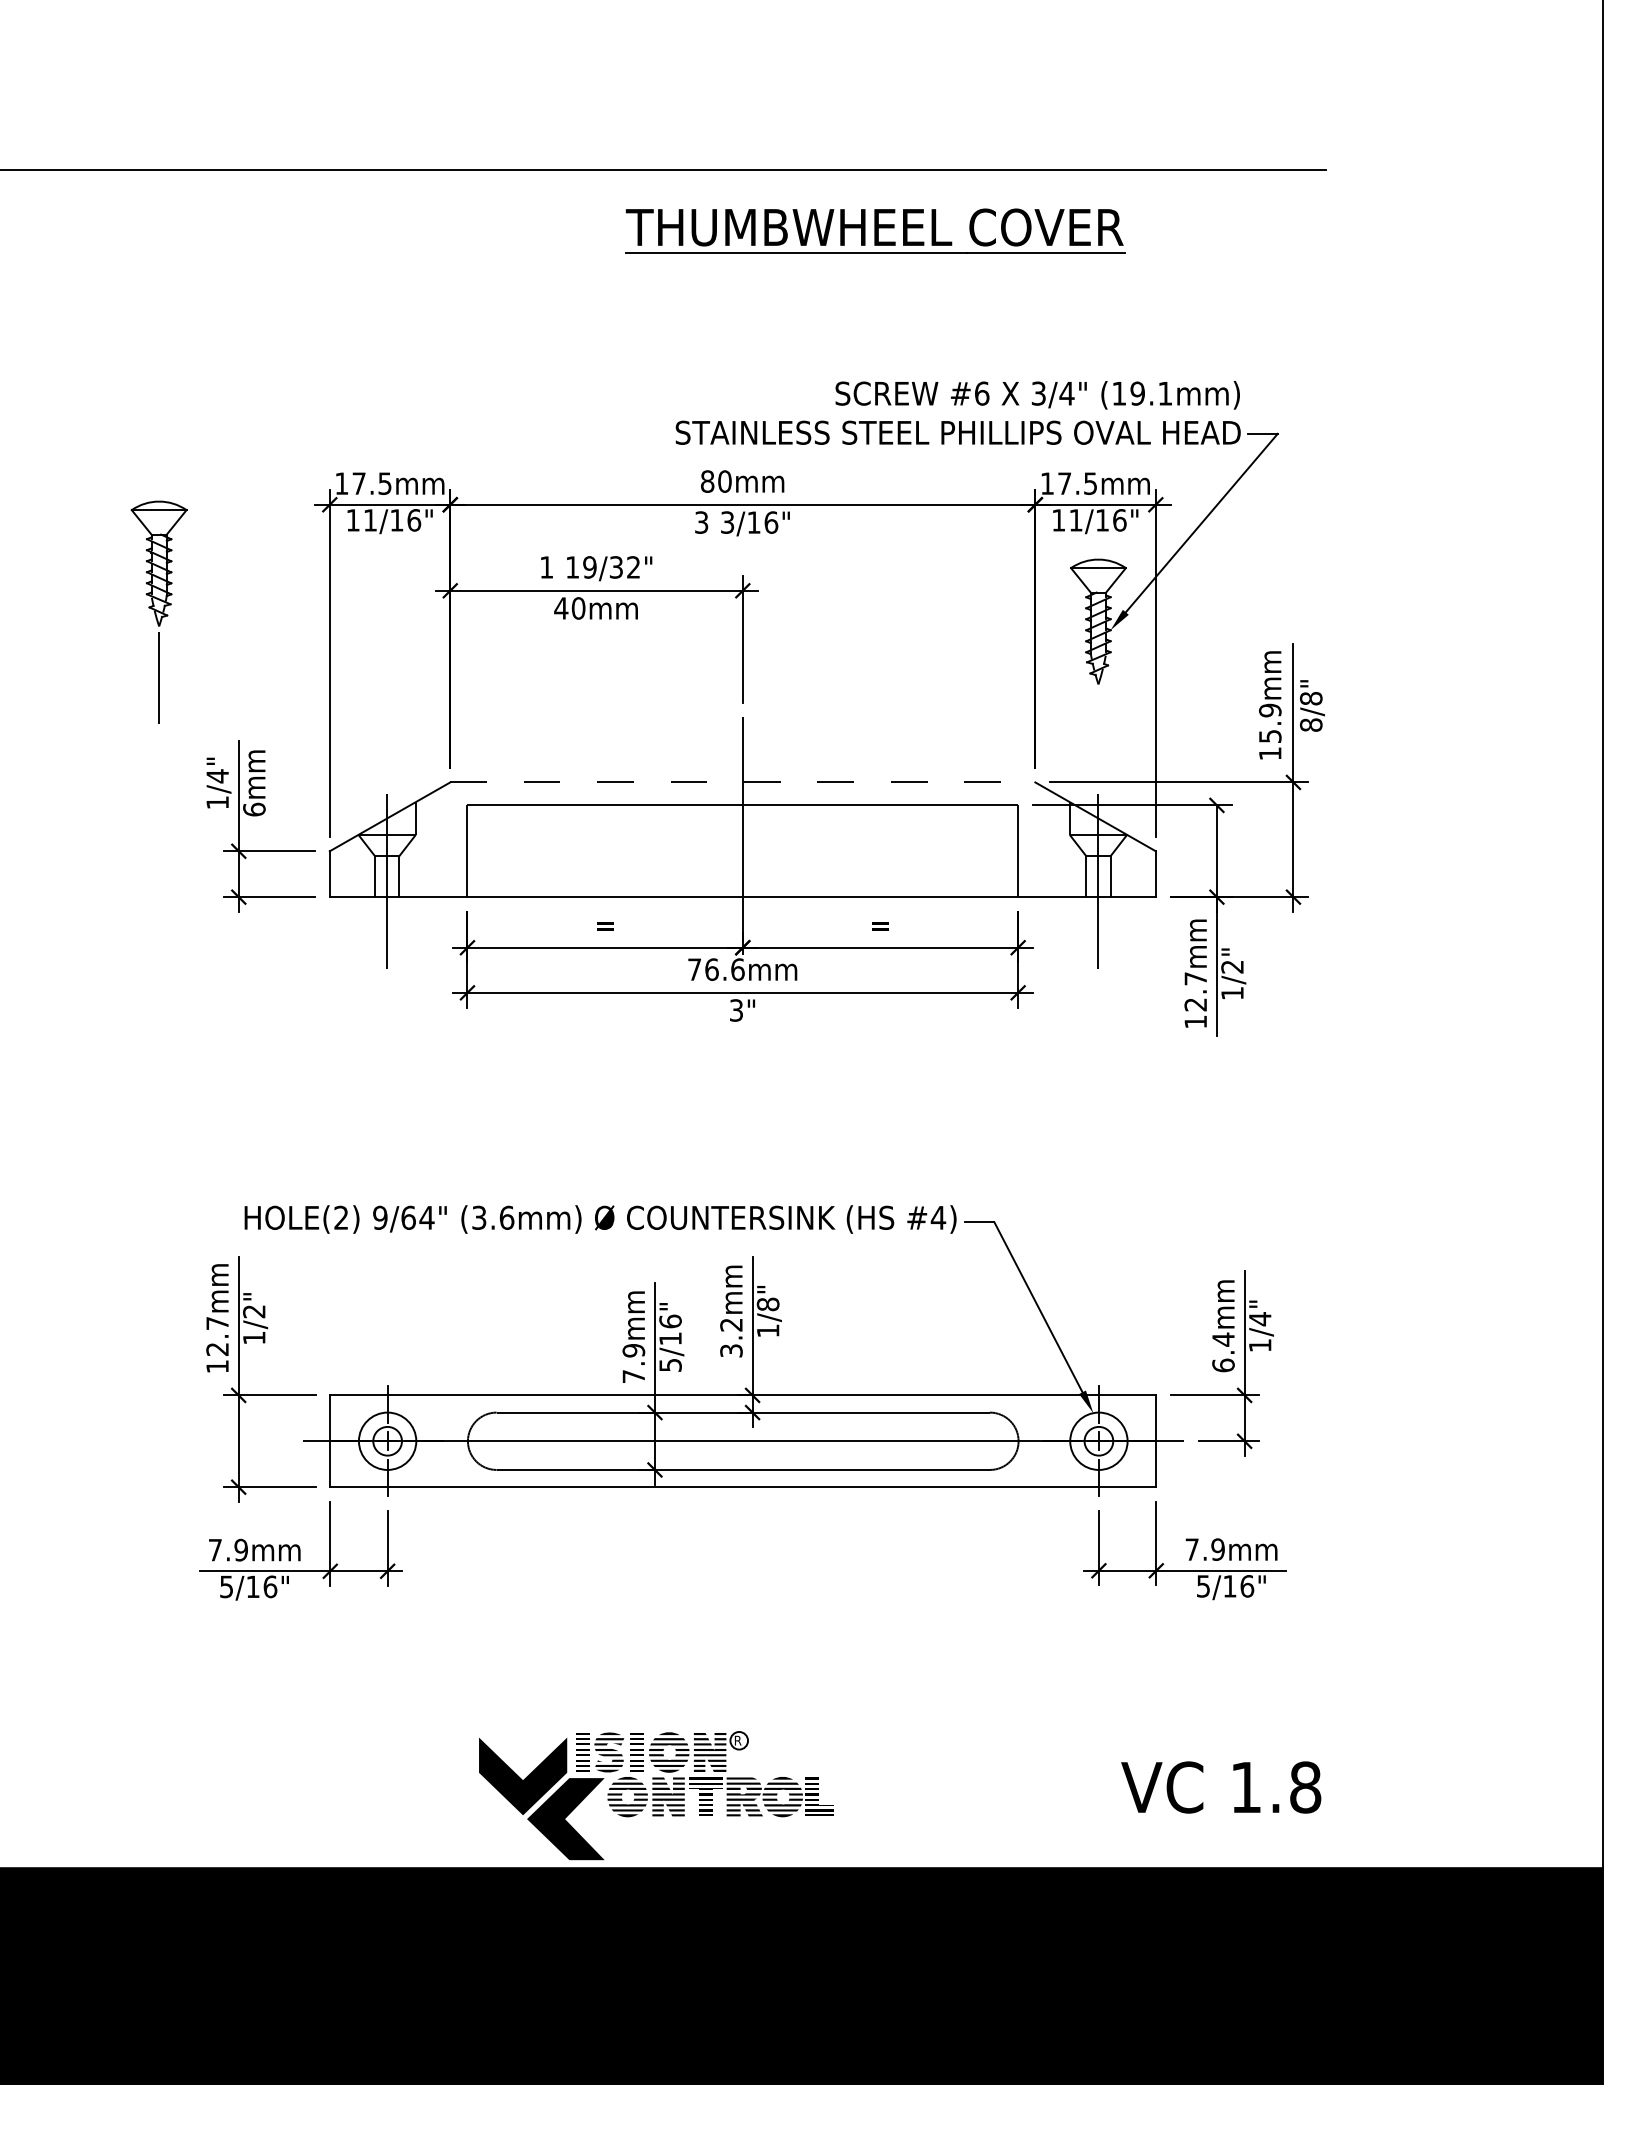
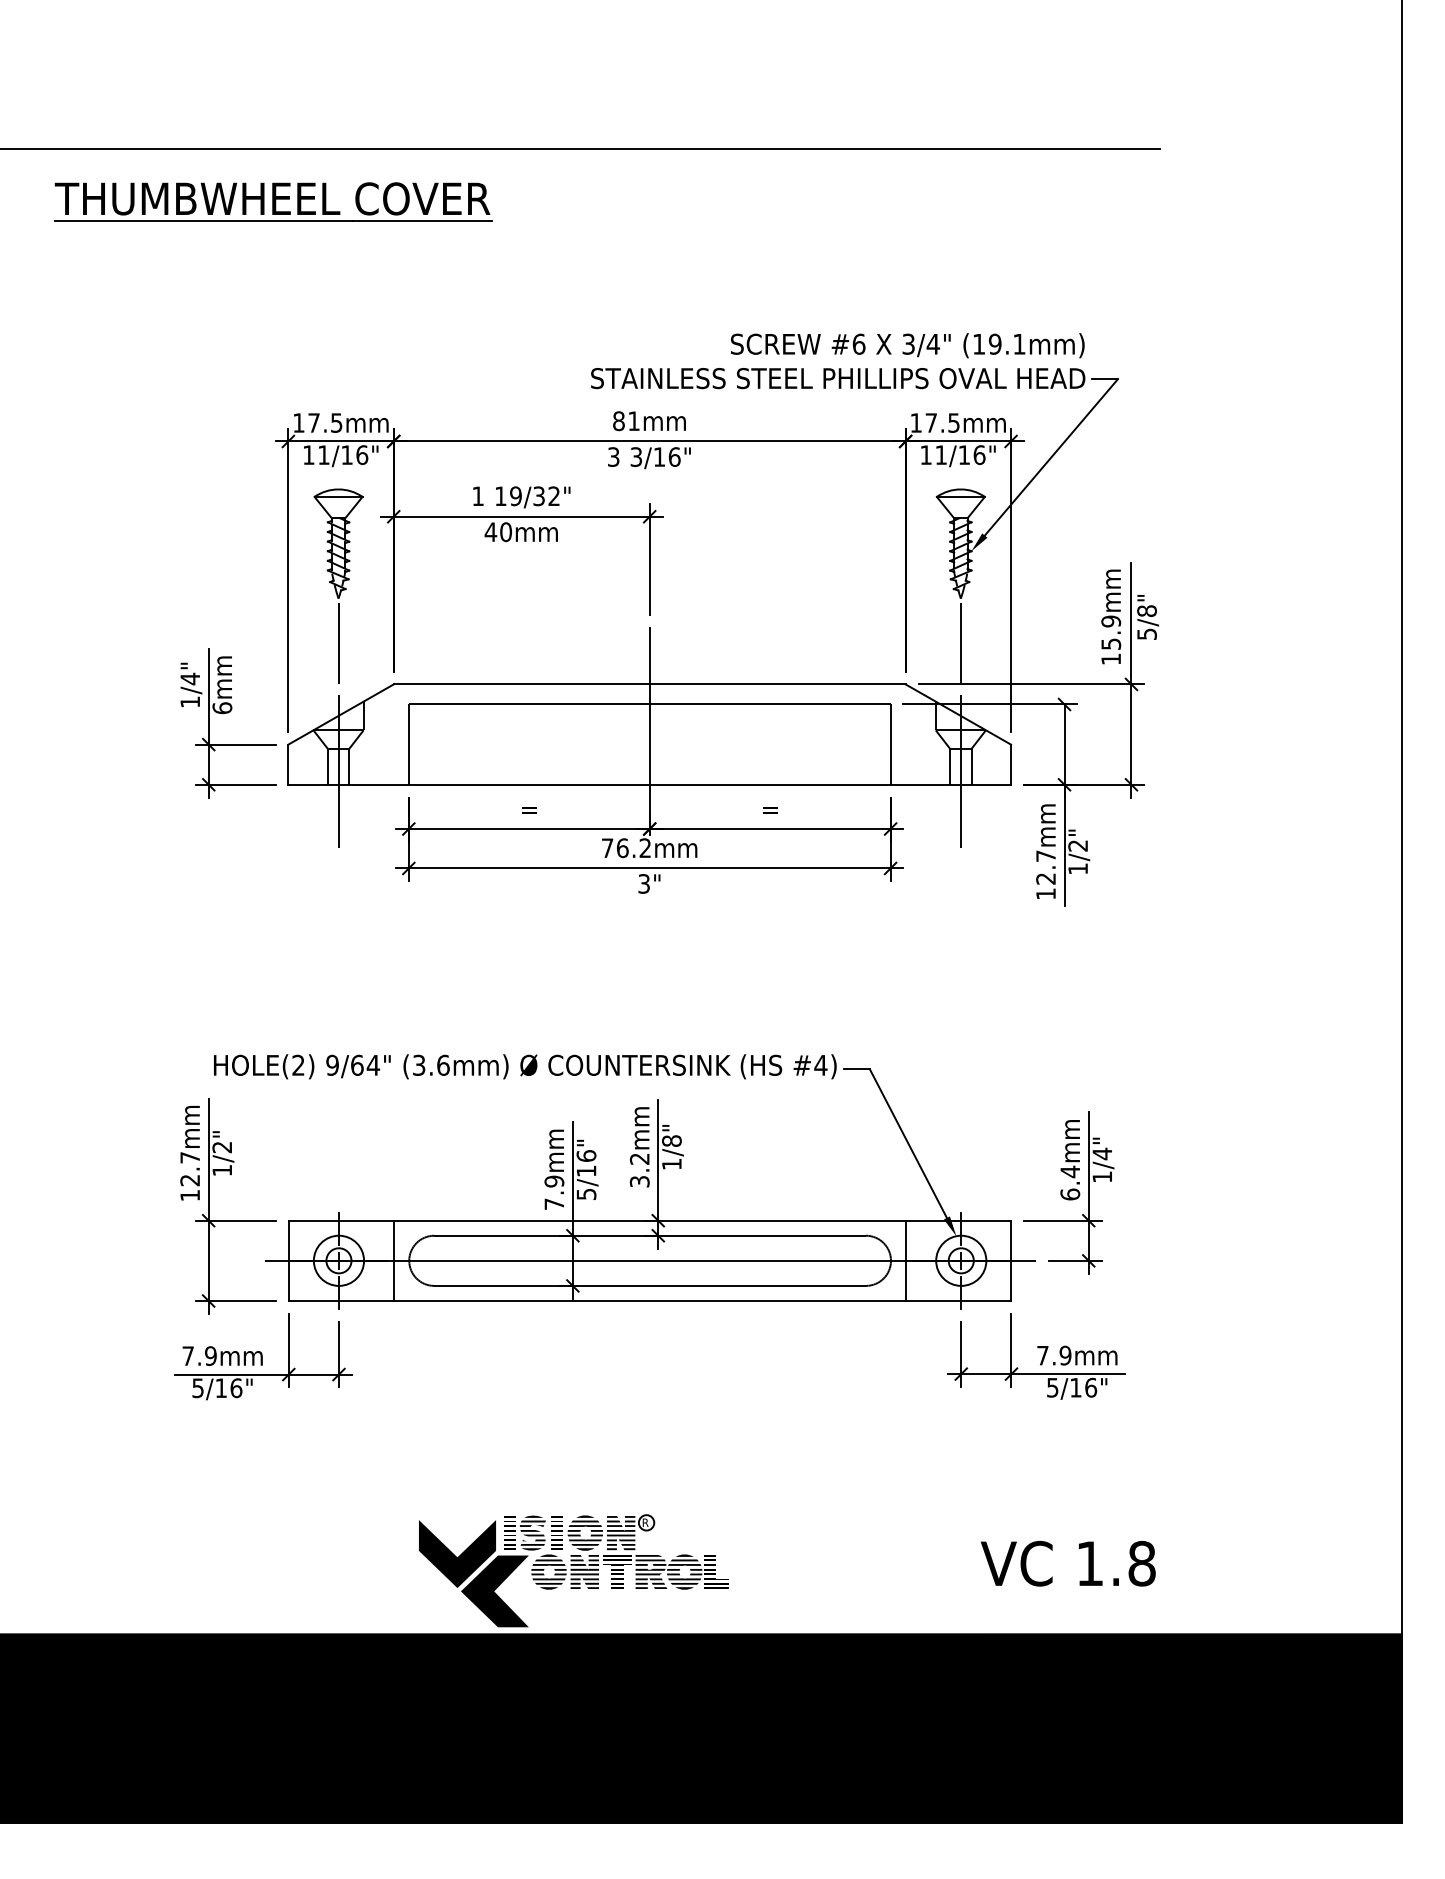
part: (875, 230) -> (273, 201), moved
text: (724, 481) -> (633, 421), 80mm -> 81mm
part: (158, 611) -> (337, 585), moved
text: (1310, 724) -> (1146, 633), 8/8" -> 5/8"
line: (1098, 735) -> (960, 643), added
line: (742, 782) -> (649, 684), dashed -> solid
text: (737, 969) -> (645, 848), 76.6mm -> 76.2mm
line: (450, 1441) -> (393, 1261), added
line: (1035, 1441) -> (905, 1261), added

